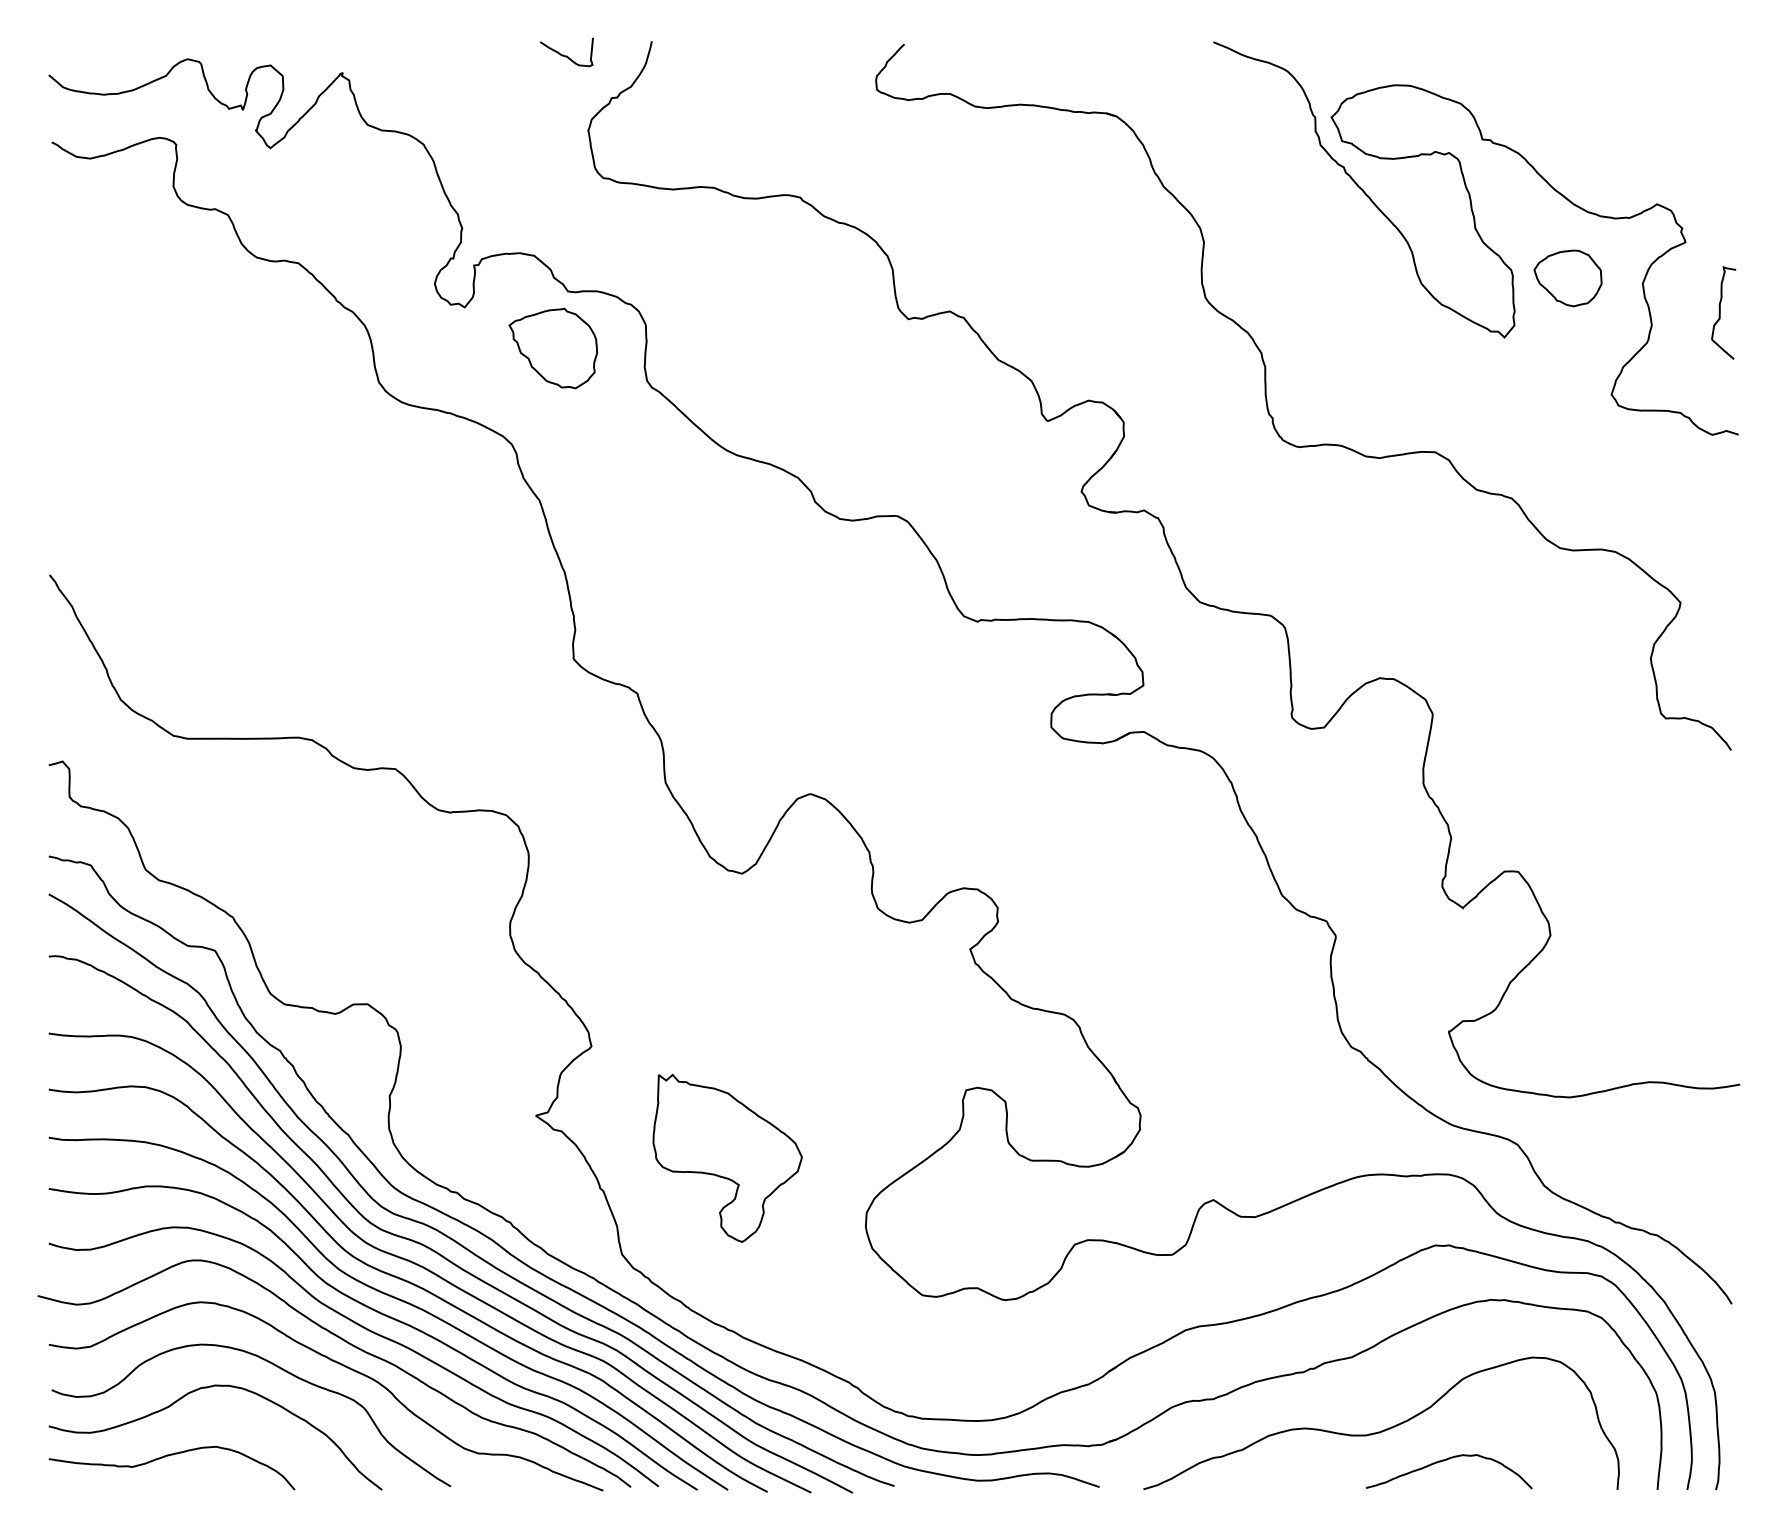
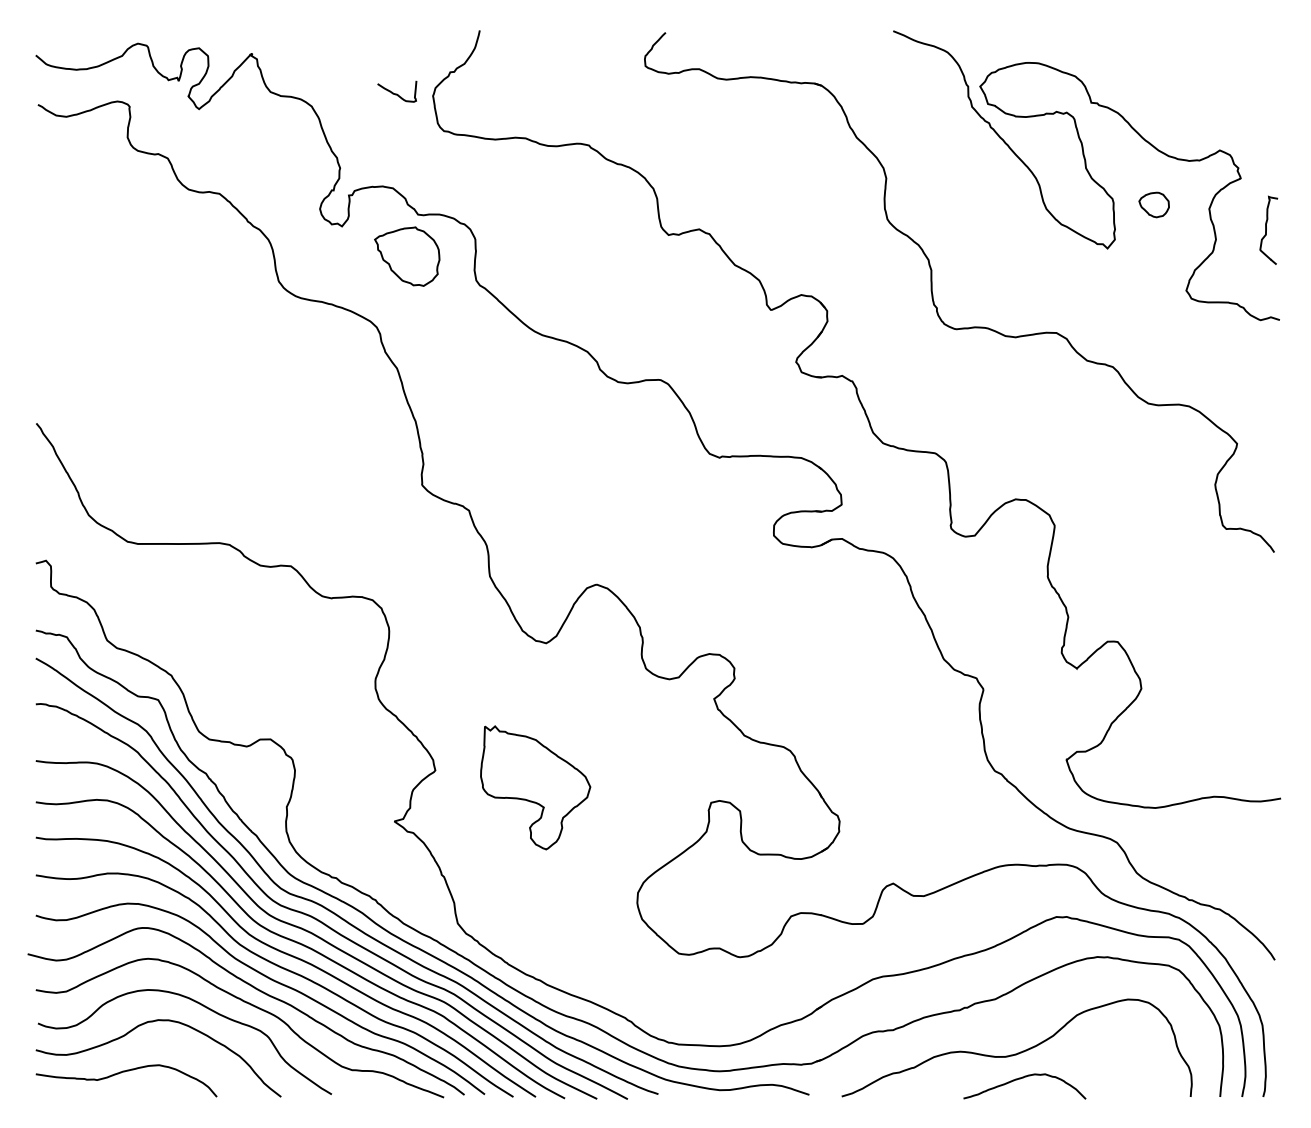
curve: (567, 54) -> (397, 93), moved
part: (1566, 277) -> (1153, 204), size x0.6
part: (727, 1157) -> (535, 787), moved
curve: (1447, 1460) -> (1023, 1078), moved

